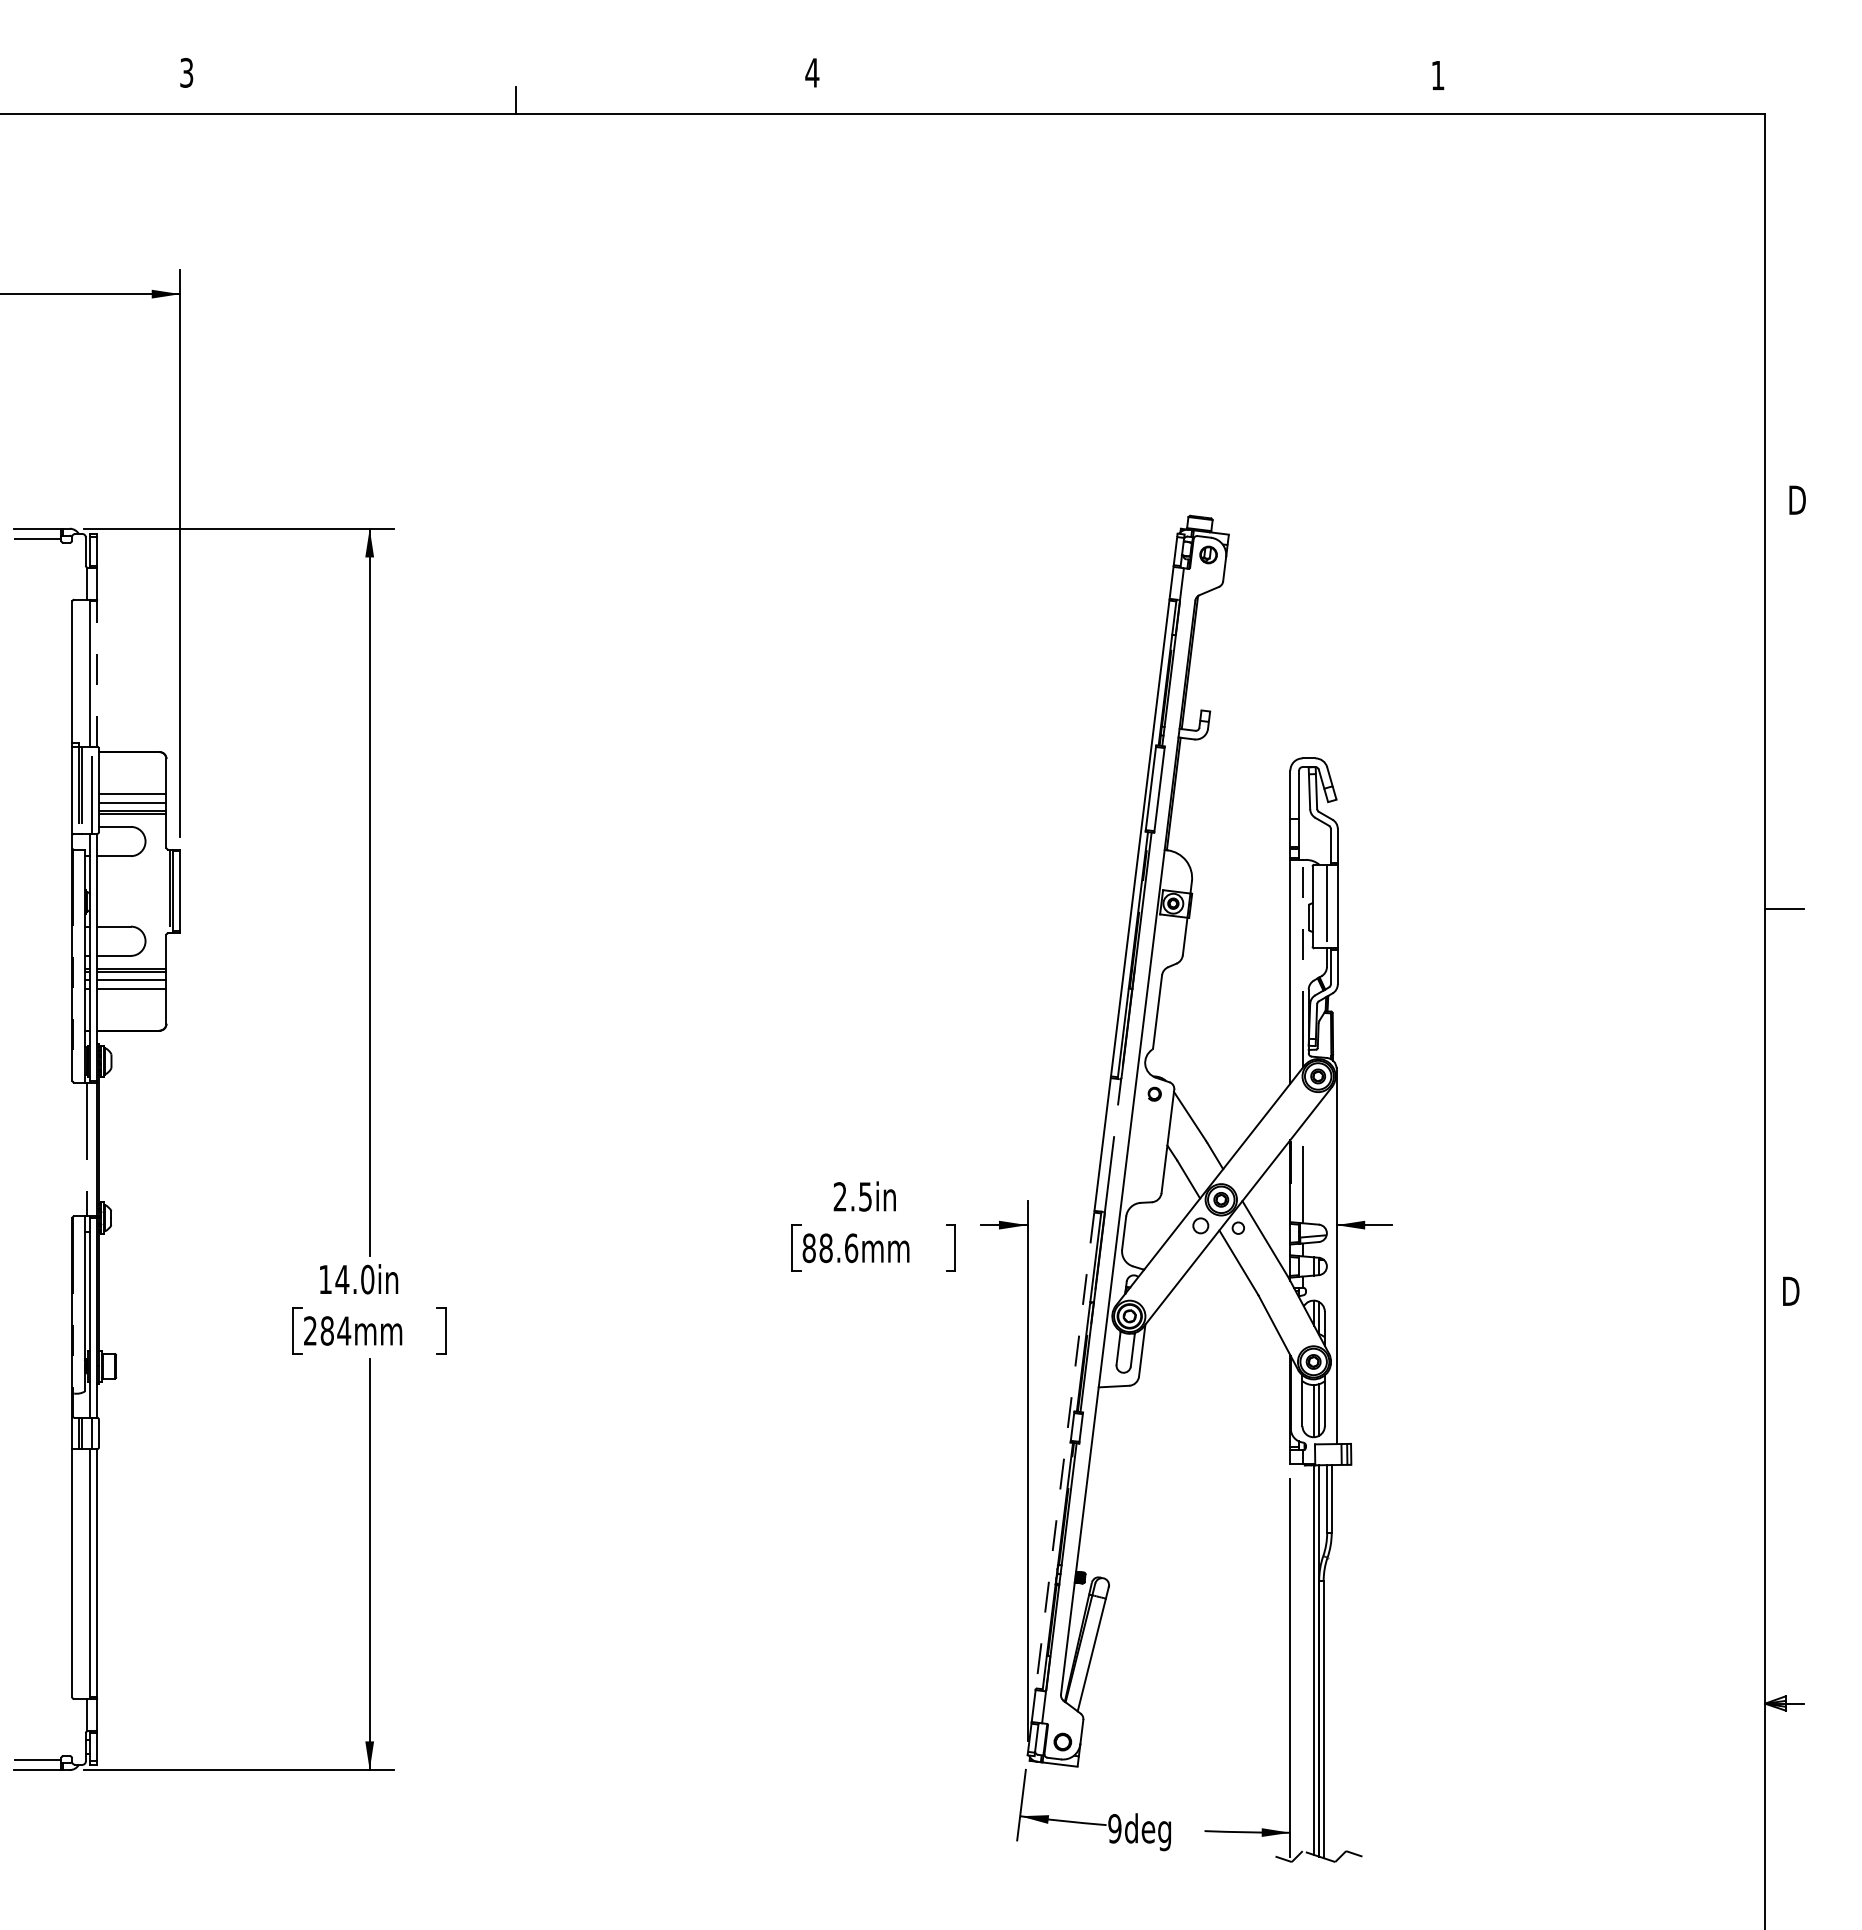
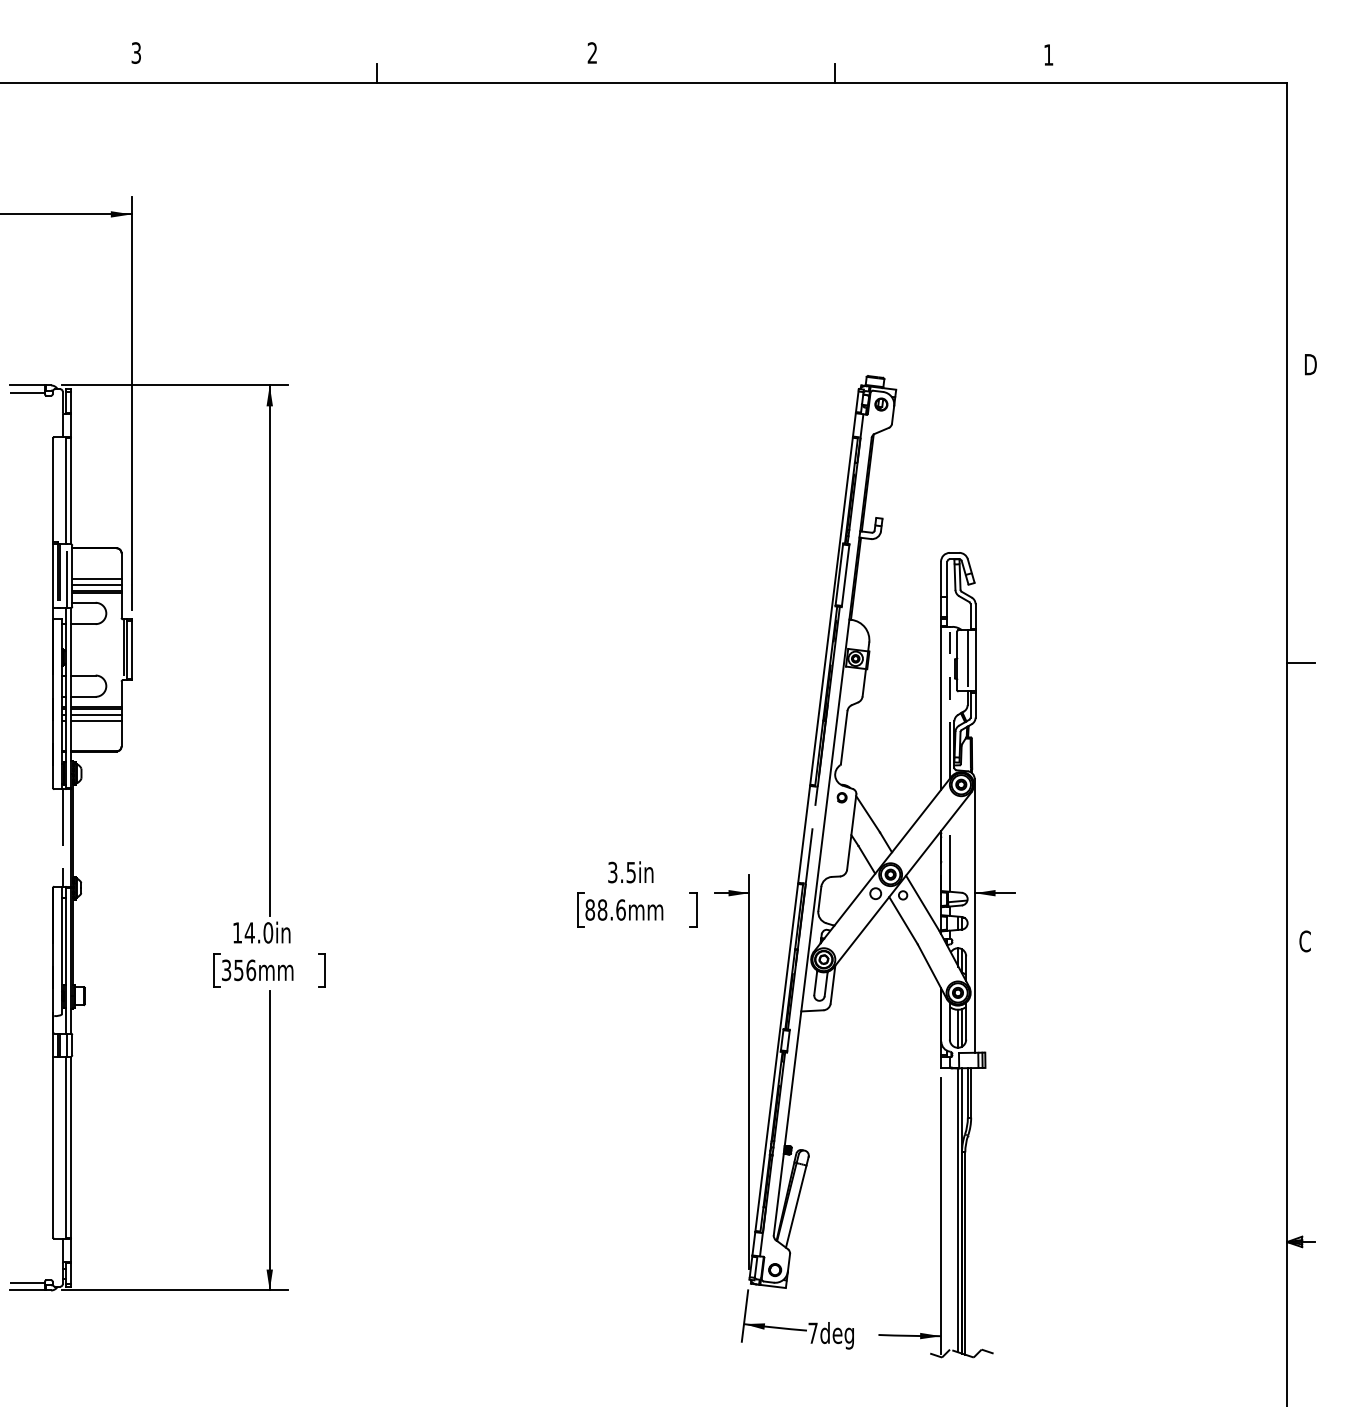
text: (812, 72) -> (592, 52), 4 -> 2
line: (1144, 100) -> (834, 73), added
line: (97, 674) -> (71, 491), dashed -> solid
text: (839, 1196) -> (612, 872), 2.5in -> 3.5in
text: (1790, 1291) -> (1305, 941), D -> C
text: (327, 1330) -> (238, 969), 284mm -> 356mm
line: (1065, 1450) -> (777, 1057), dashed -> solid
text: (1114, 1828) -> (812, 1333), 9deg -> 7deg

